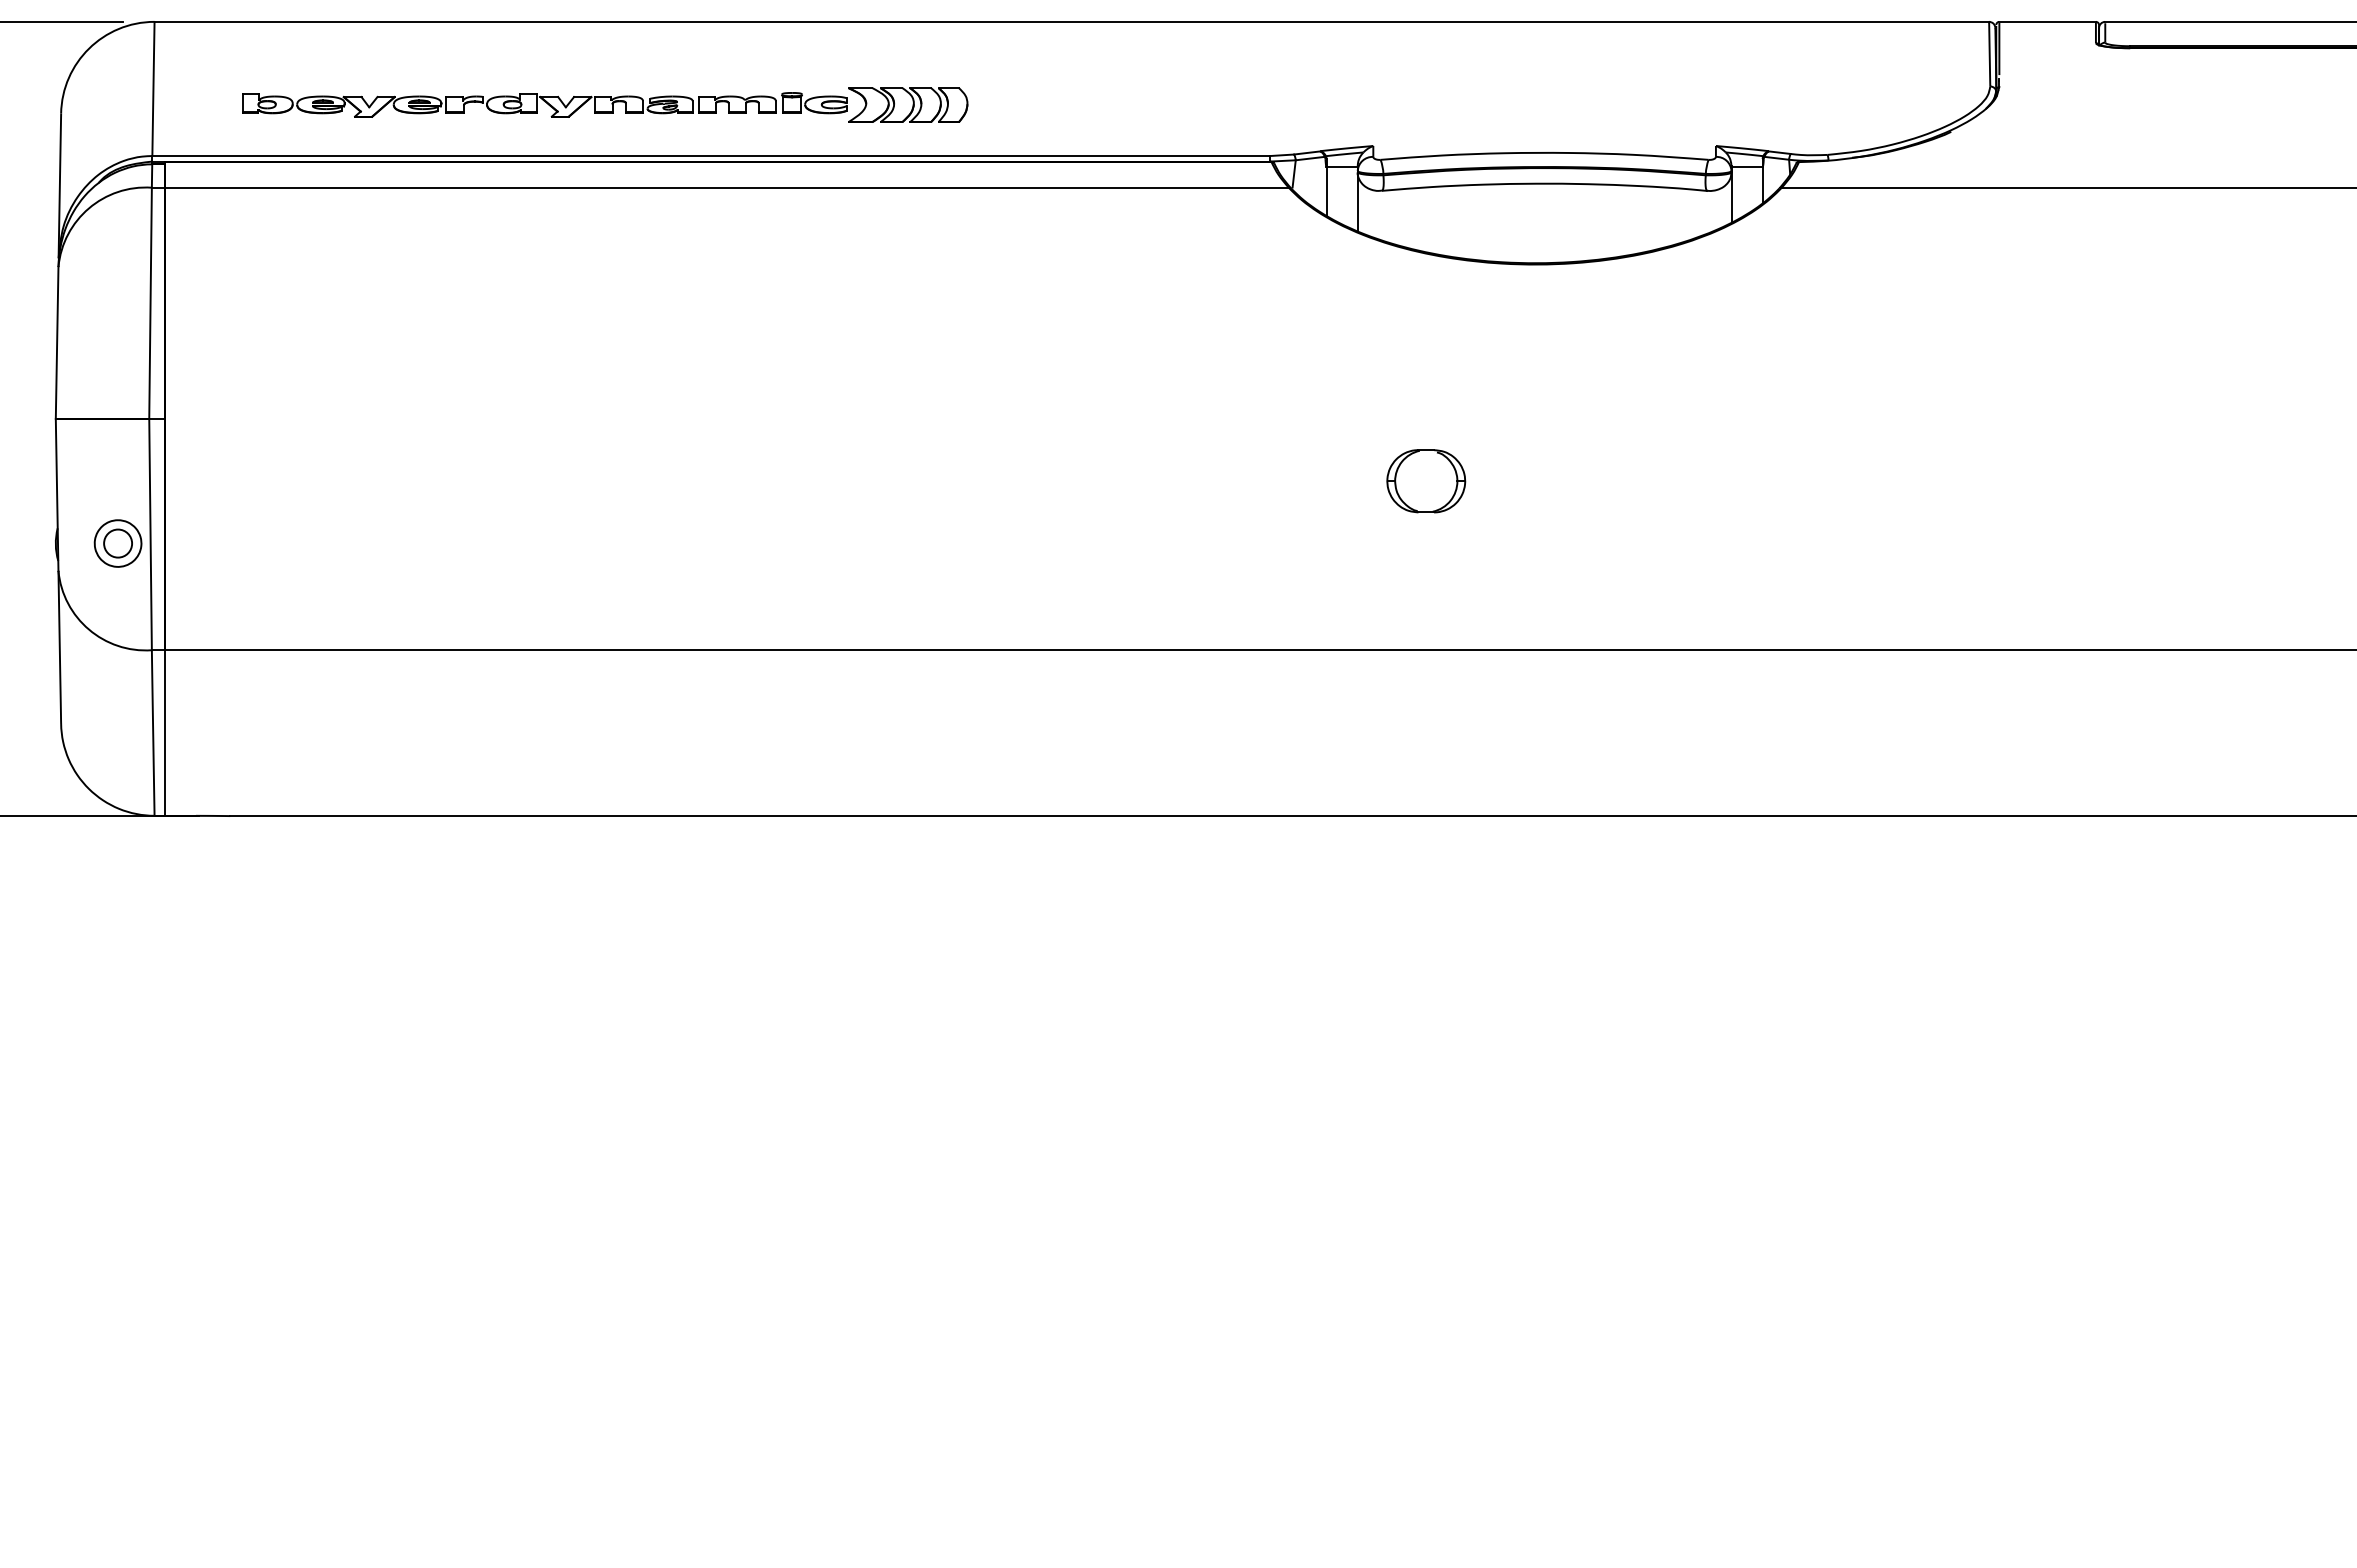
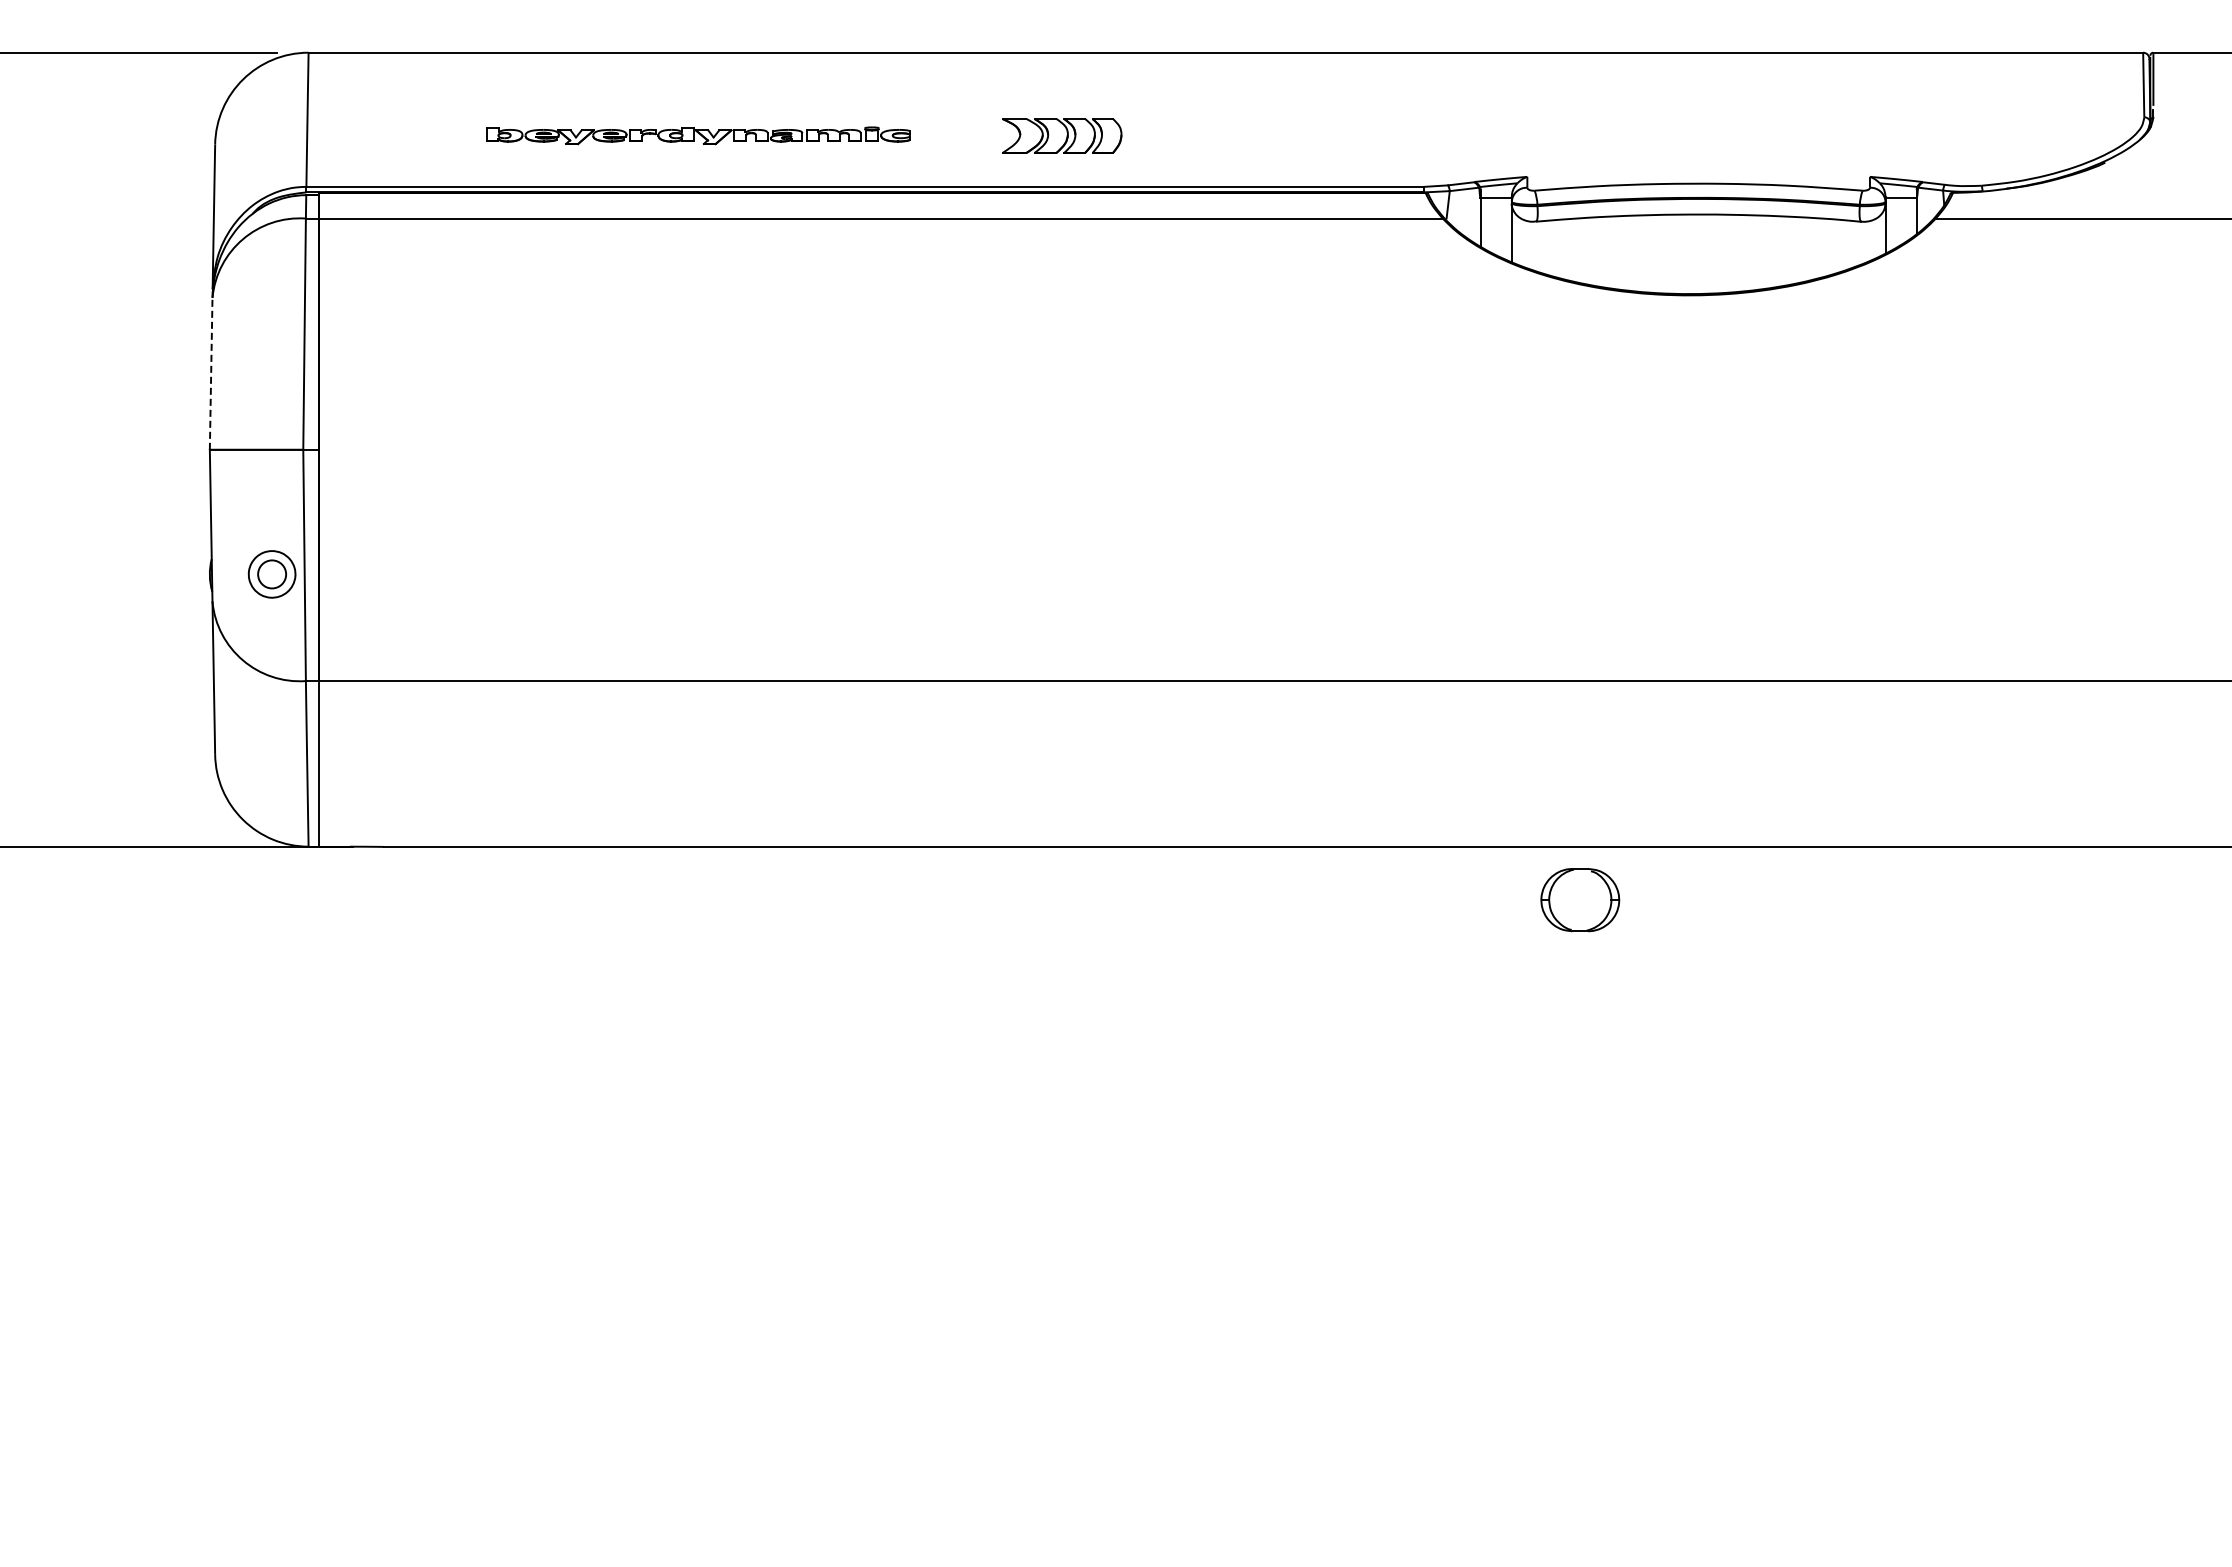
part: (544, 104) -> (698, 135), size x0.7
line: (57, 343) -> (211, 374), solid -> dashed
part: (1426, 481) -> (1580, 900), moved

